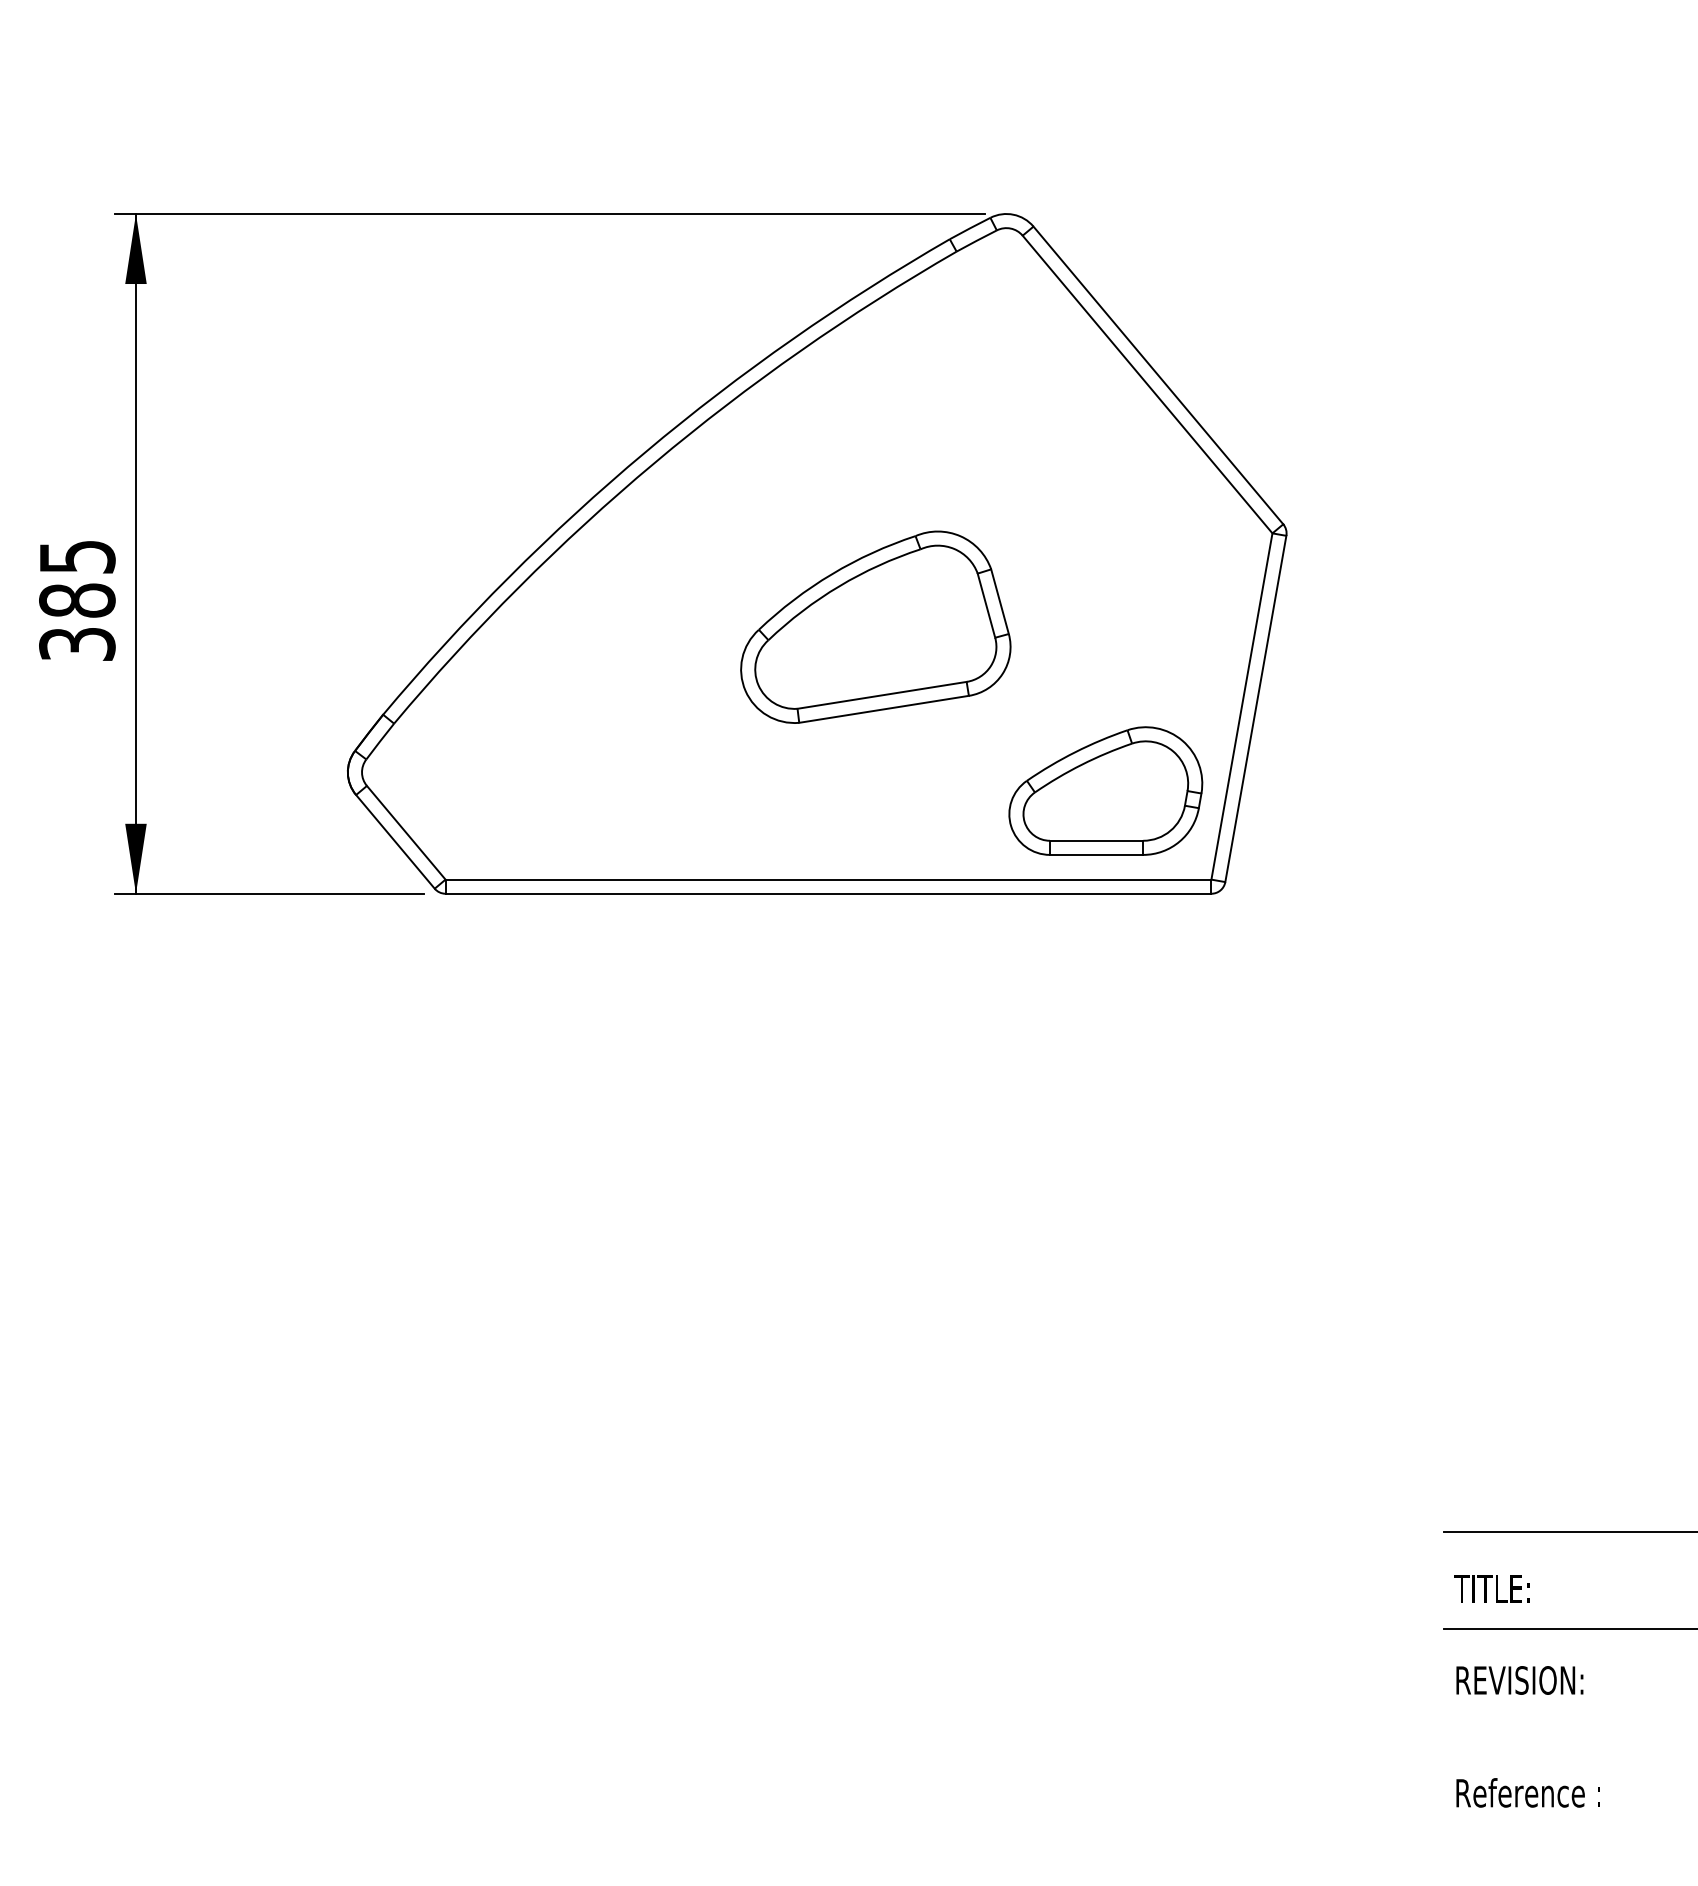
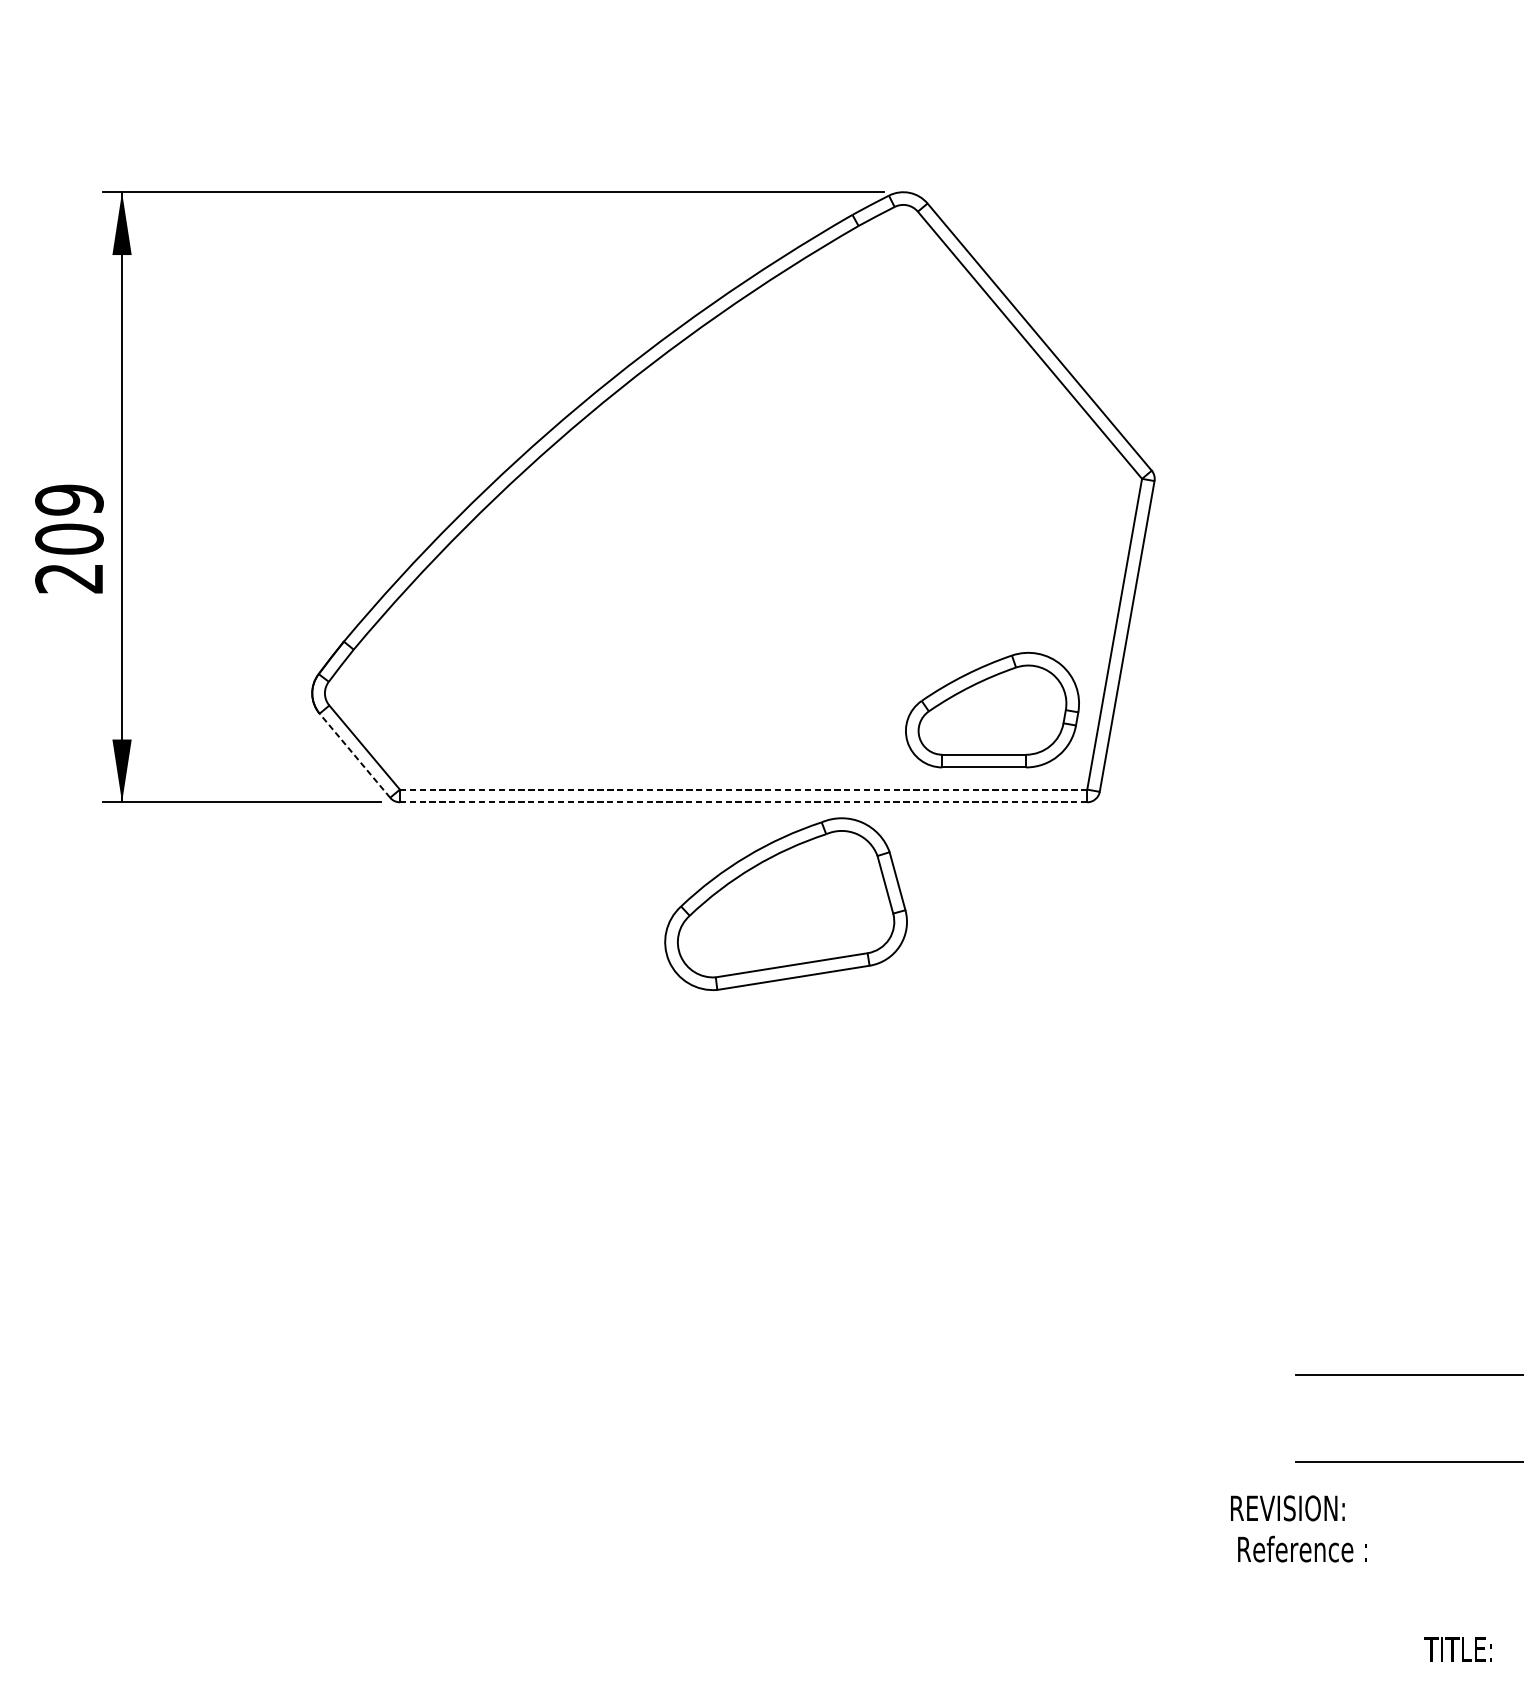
text: (77, 600) -> (69, 539), 385 -> 209
part: (875, 626) -> (785, 903), moved
line: (395, 841) -> (354, 755), solid -> dashed
line: (828, 879) -> (743, 789), solid -> dashed
line: (828, 893) -> (743, 802), solid -> dashed
text: (1491, 1588) -> (1458, 1649), moved
text: (1519, 1680) -> (1287, 1508), moved
text: (1527, 1792) -> (1301, 1548), moved

